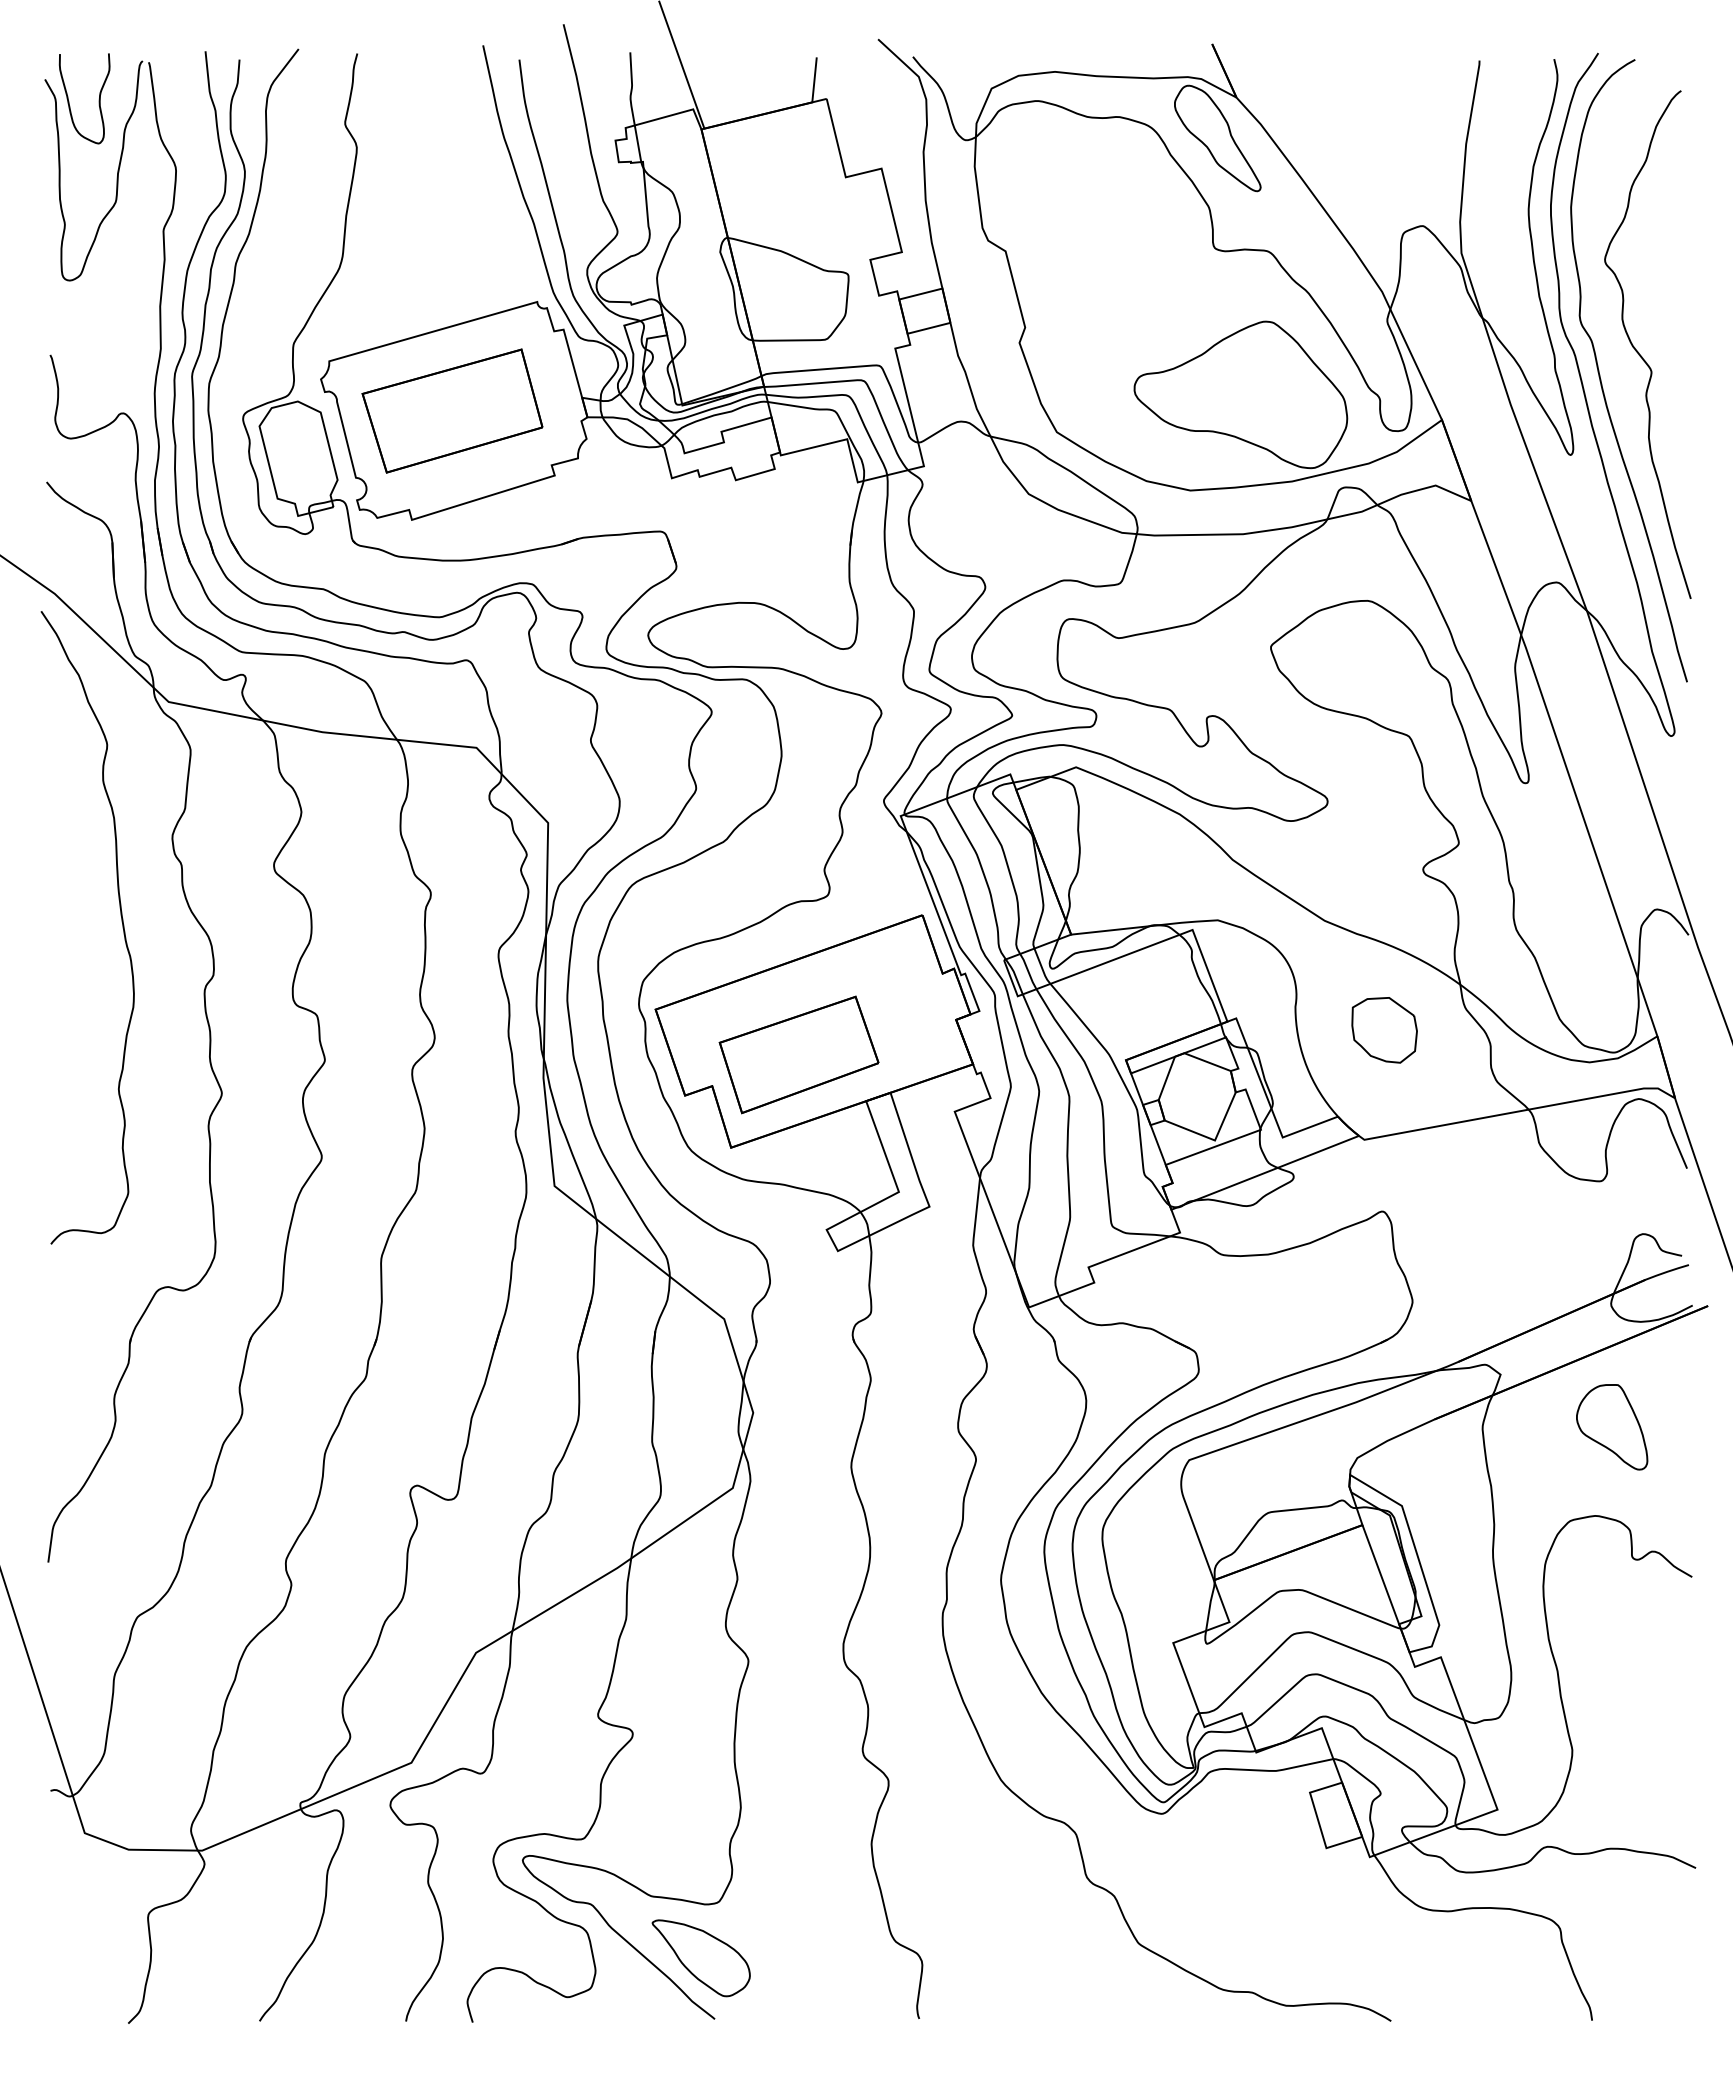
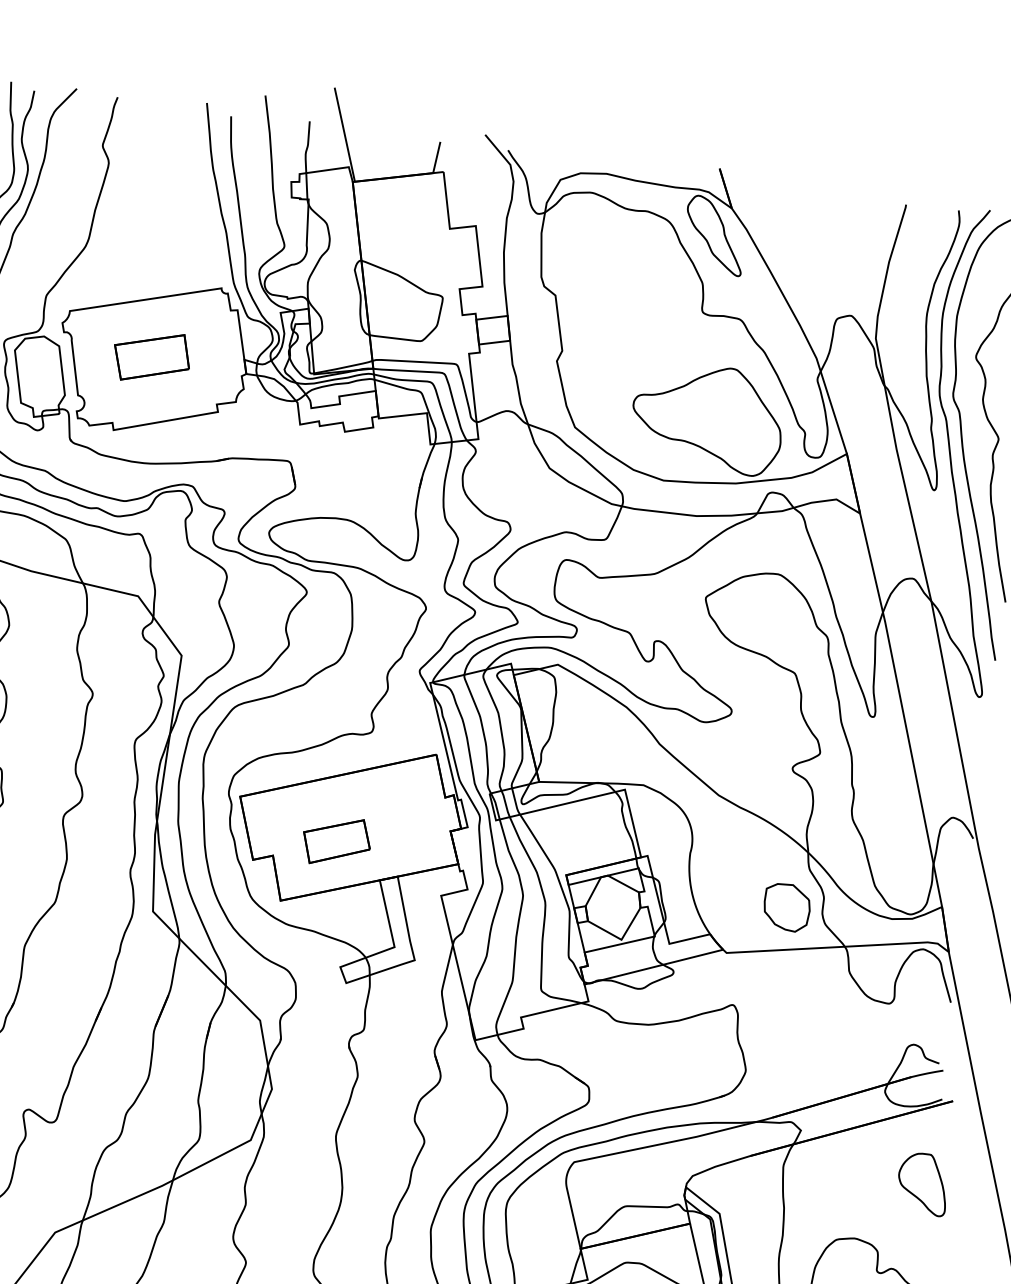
part: (452, 410) -> (152, 356), size x0.6
part: (1384, 1030) -> (786, 907), moved
part: (798, 1054) -> (336, 841), size x0.6
part: (1612, 1427) -> (923, 1184), moved

